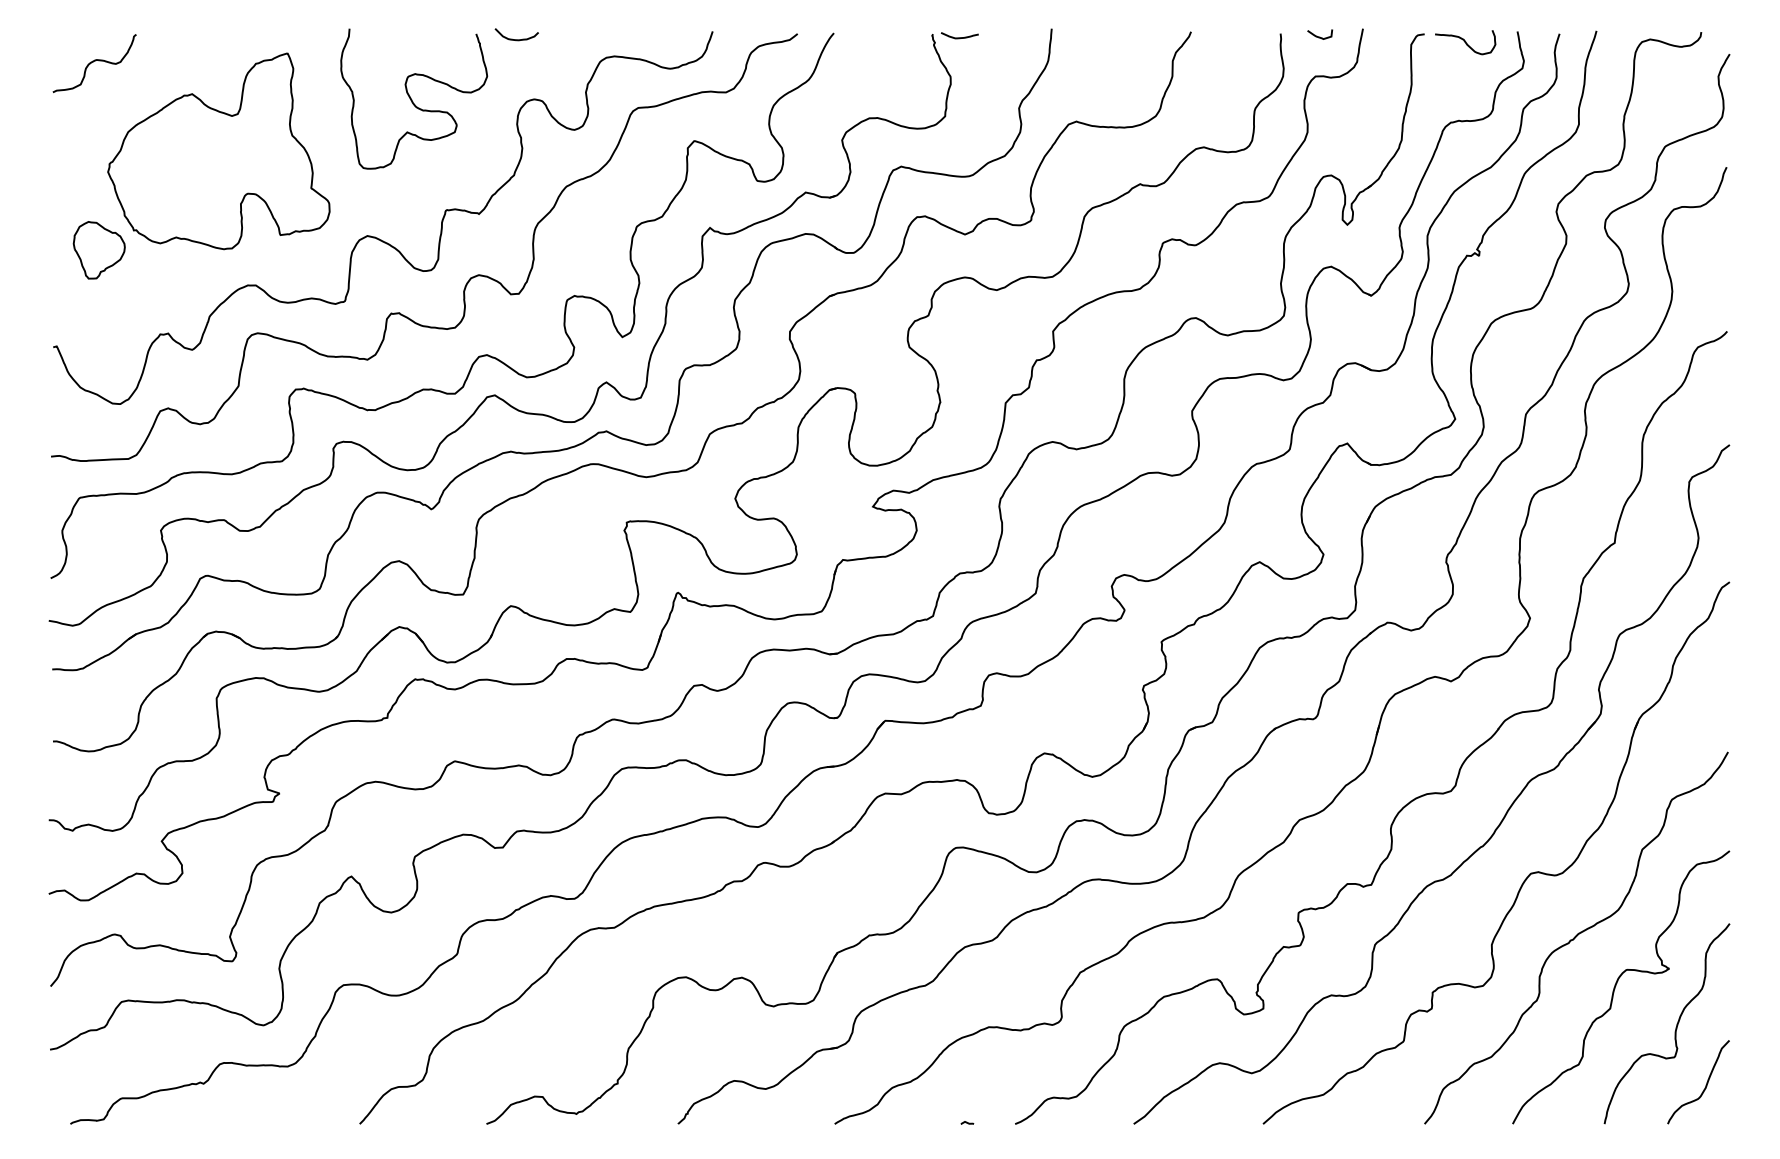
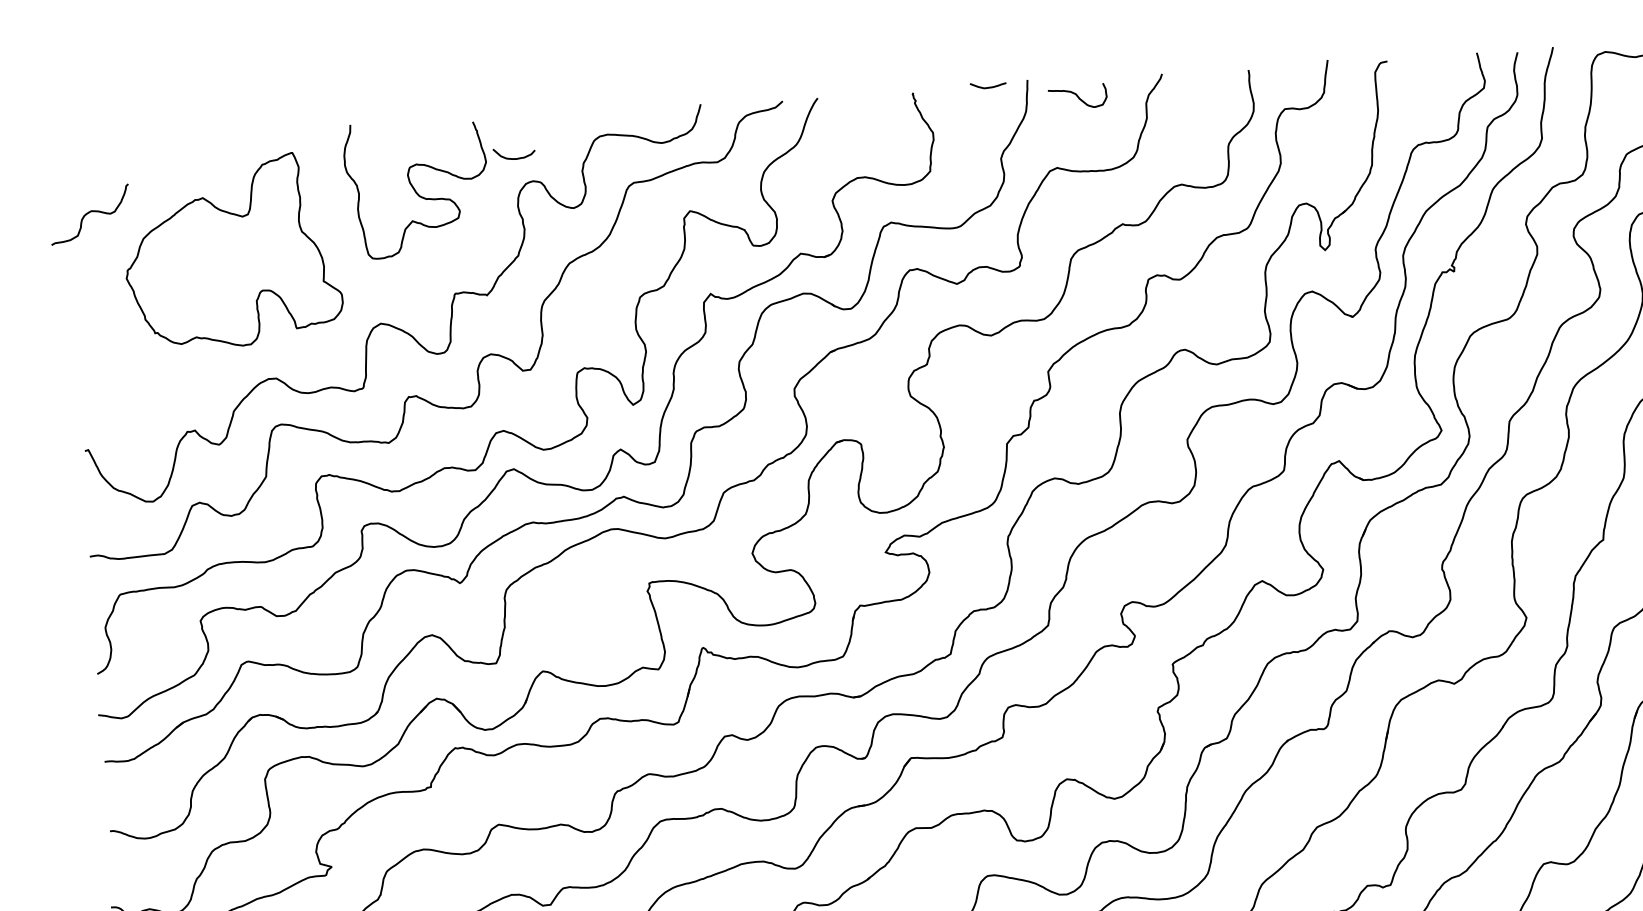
curve: (1320, 36) -> (1287, 70), removed
curve: (959, 37) -> (988, 87), moved
curve: (516, 39) -> (514, 158), moved
curve: (1465, 42) -> (1077, 96), moved
curve: (93, 62) -> (88, 213), moved
part: (98, 250) -> (122, 354), removed

